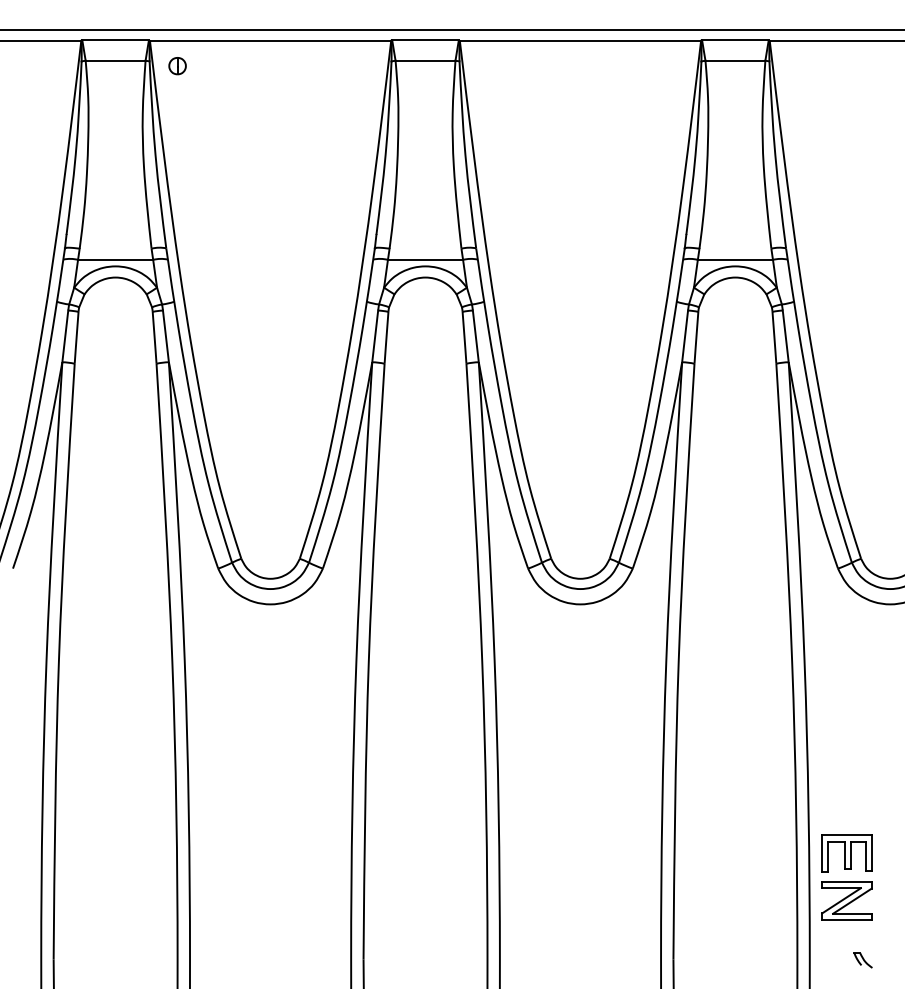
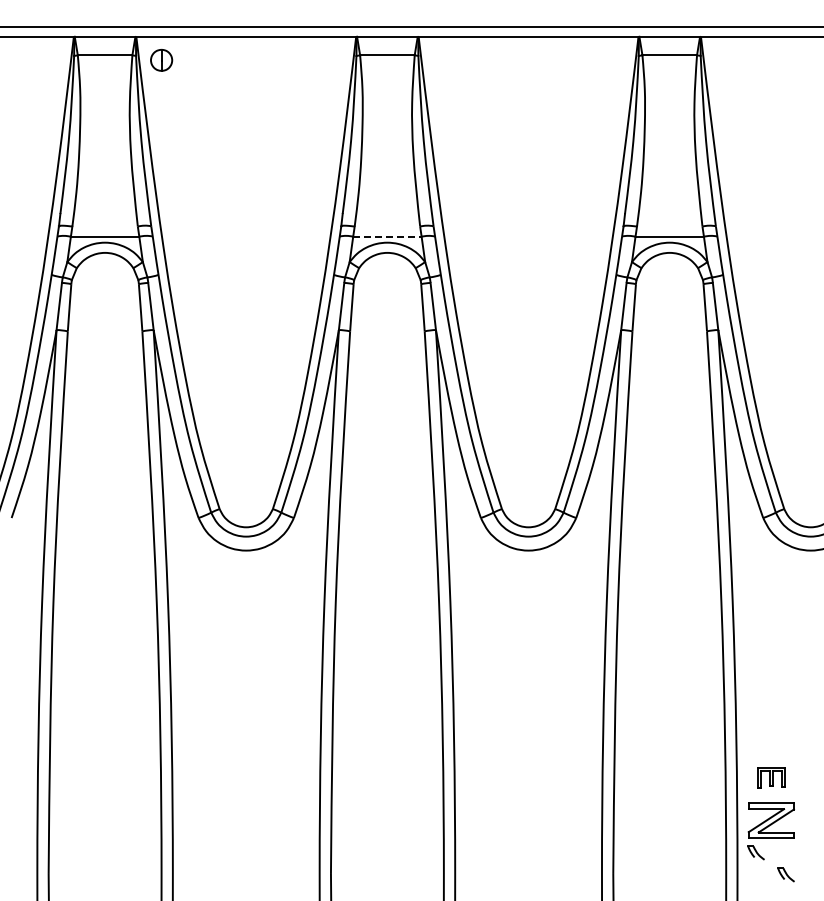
part: (177, 65) -> (161, 59), size x1.4
line: (425, 259) -> (387, 236), solid -> dashed
part: (847, 853) -> (771, 777), size x0.6
part: (829, 935) -> (755, 852), added

